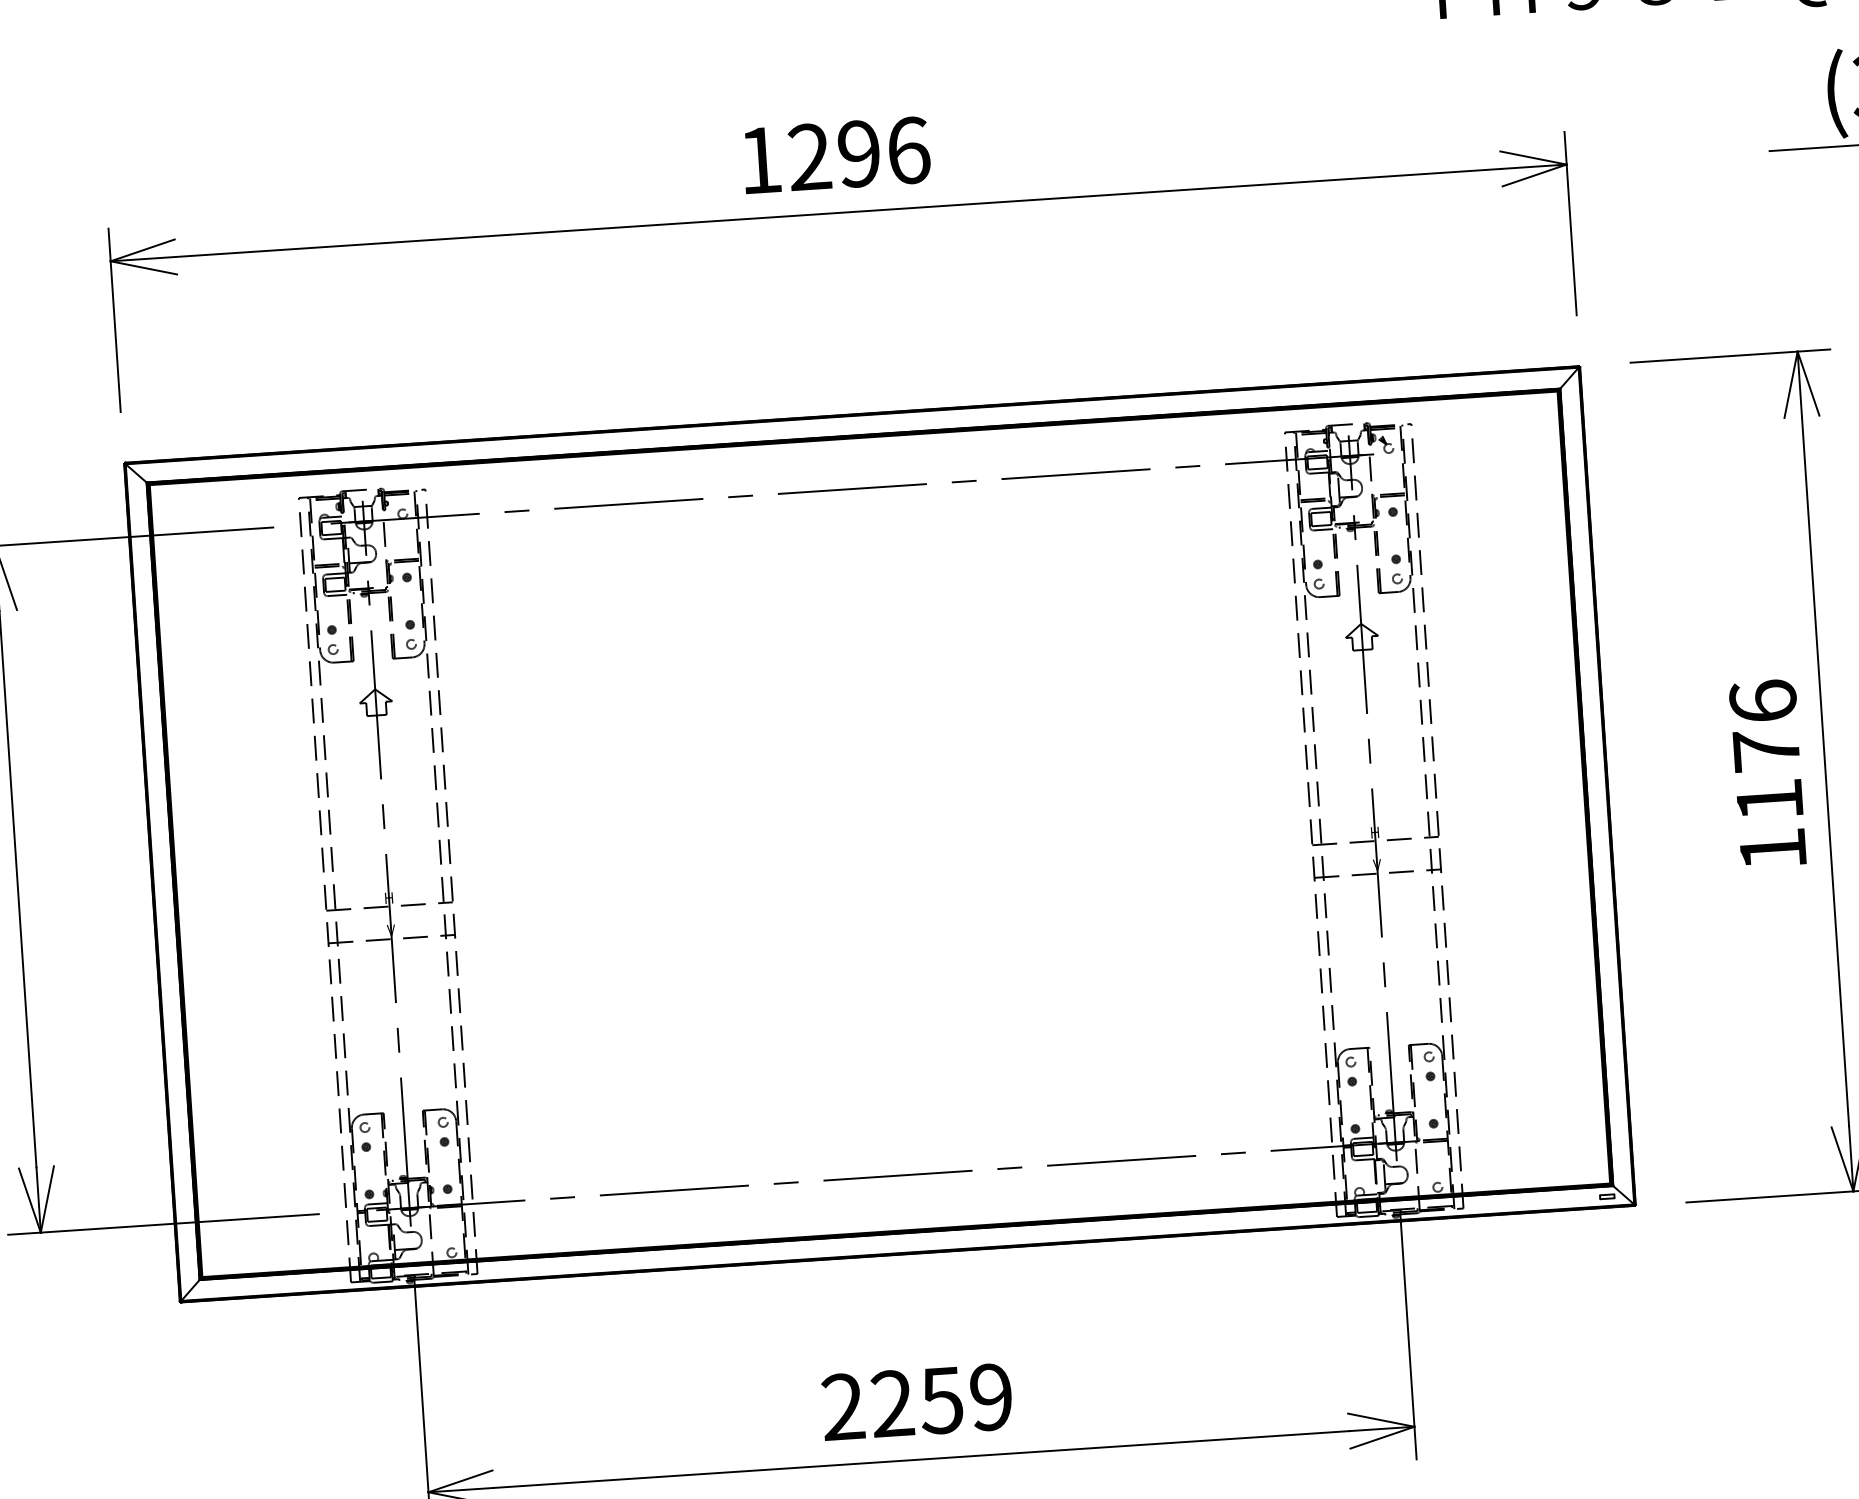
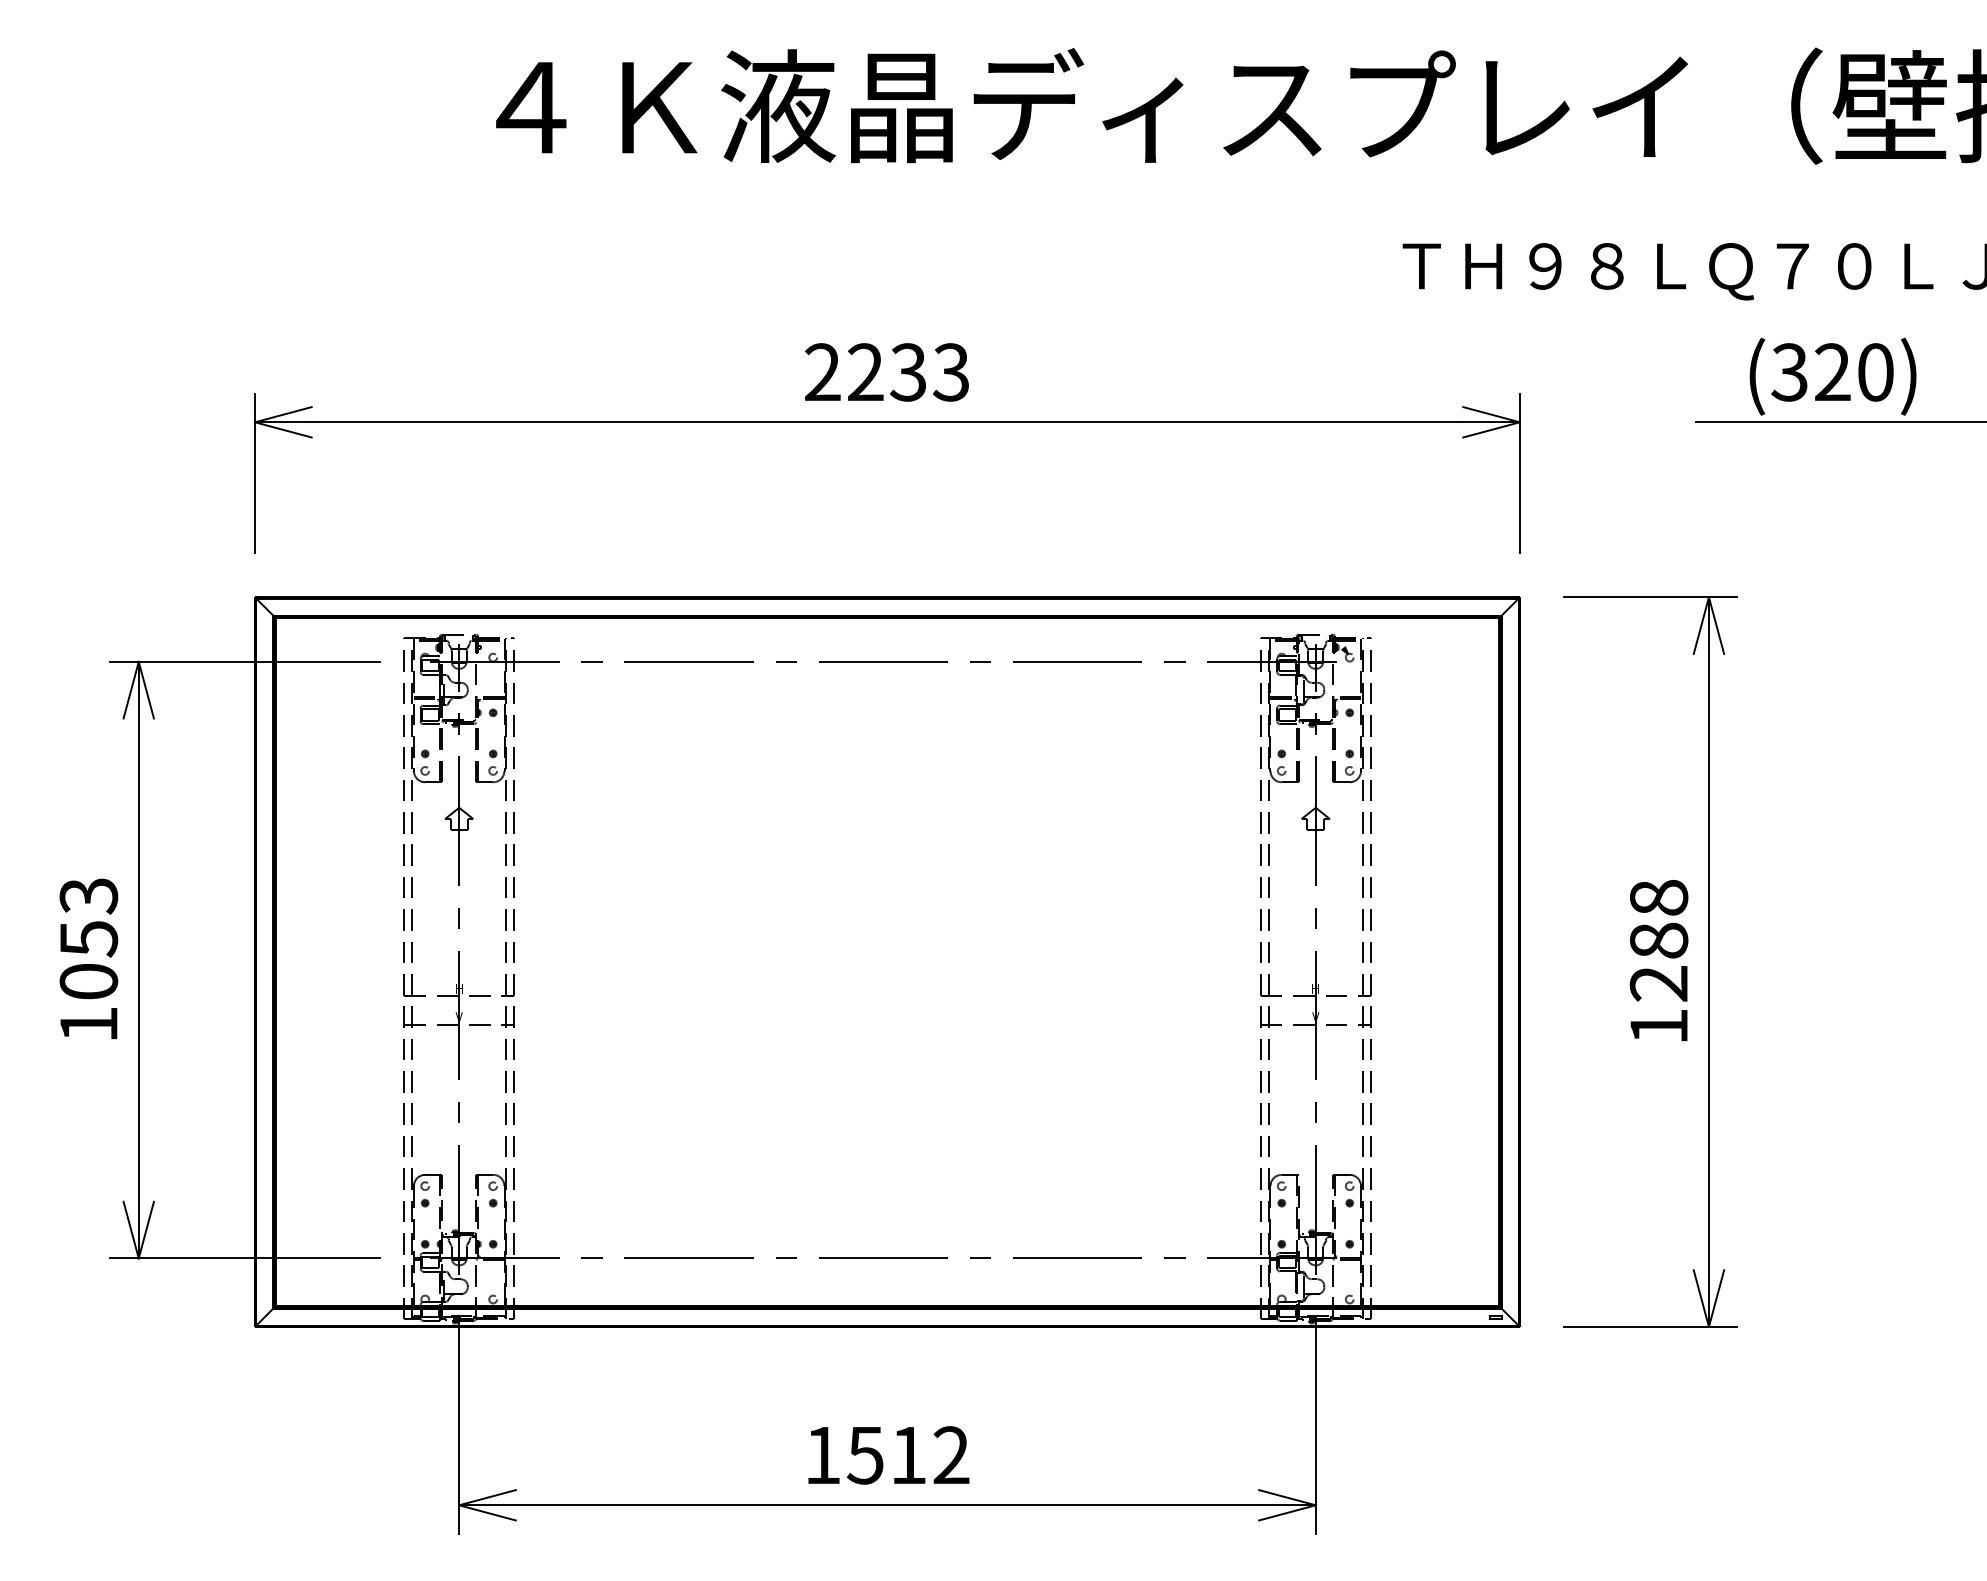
text: (834, 155) -> (887, 372), 1296 -> 2233
text: (1765, 750) -> (1658, 940), 1176 -> 1288
text: (917, 1402) -> (887, 1455), 2259 -> 1512

